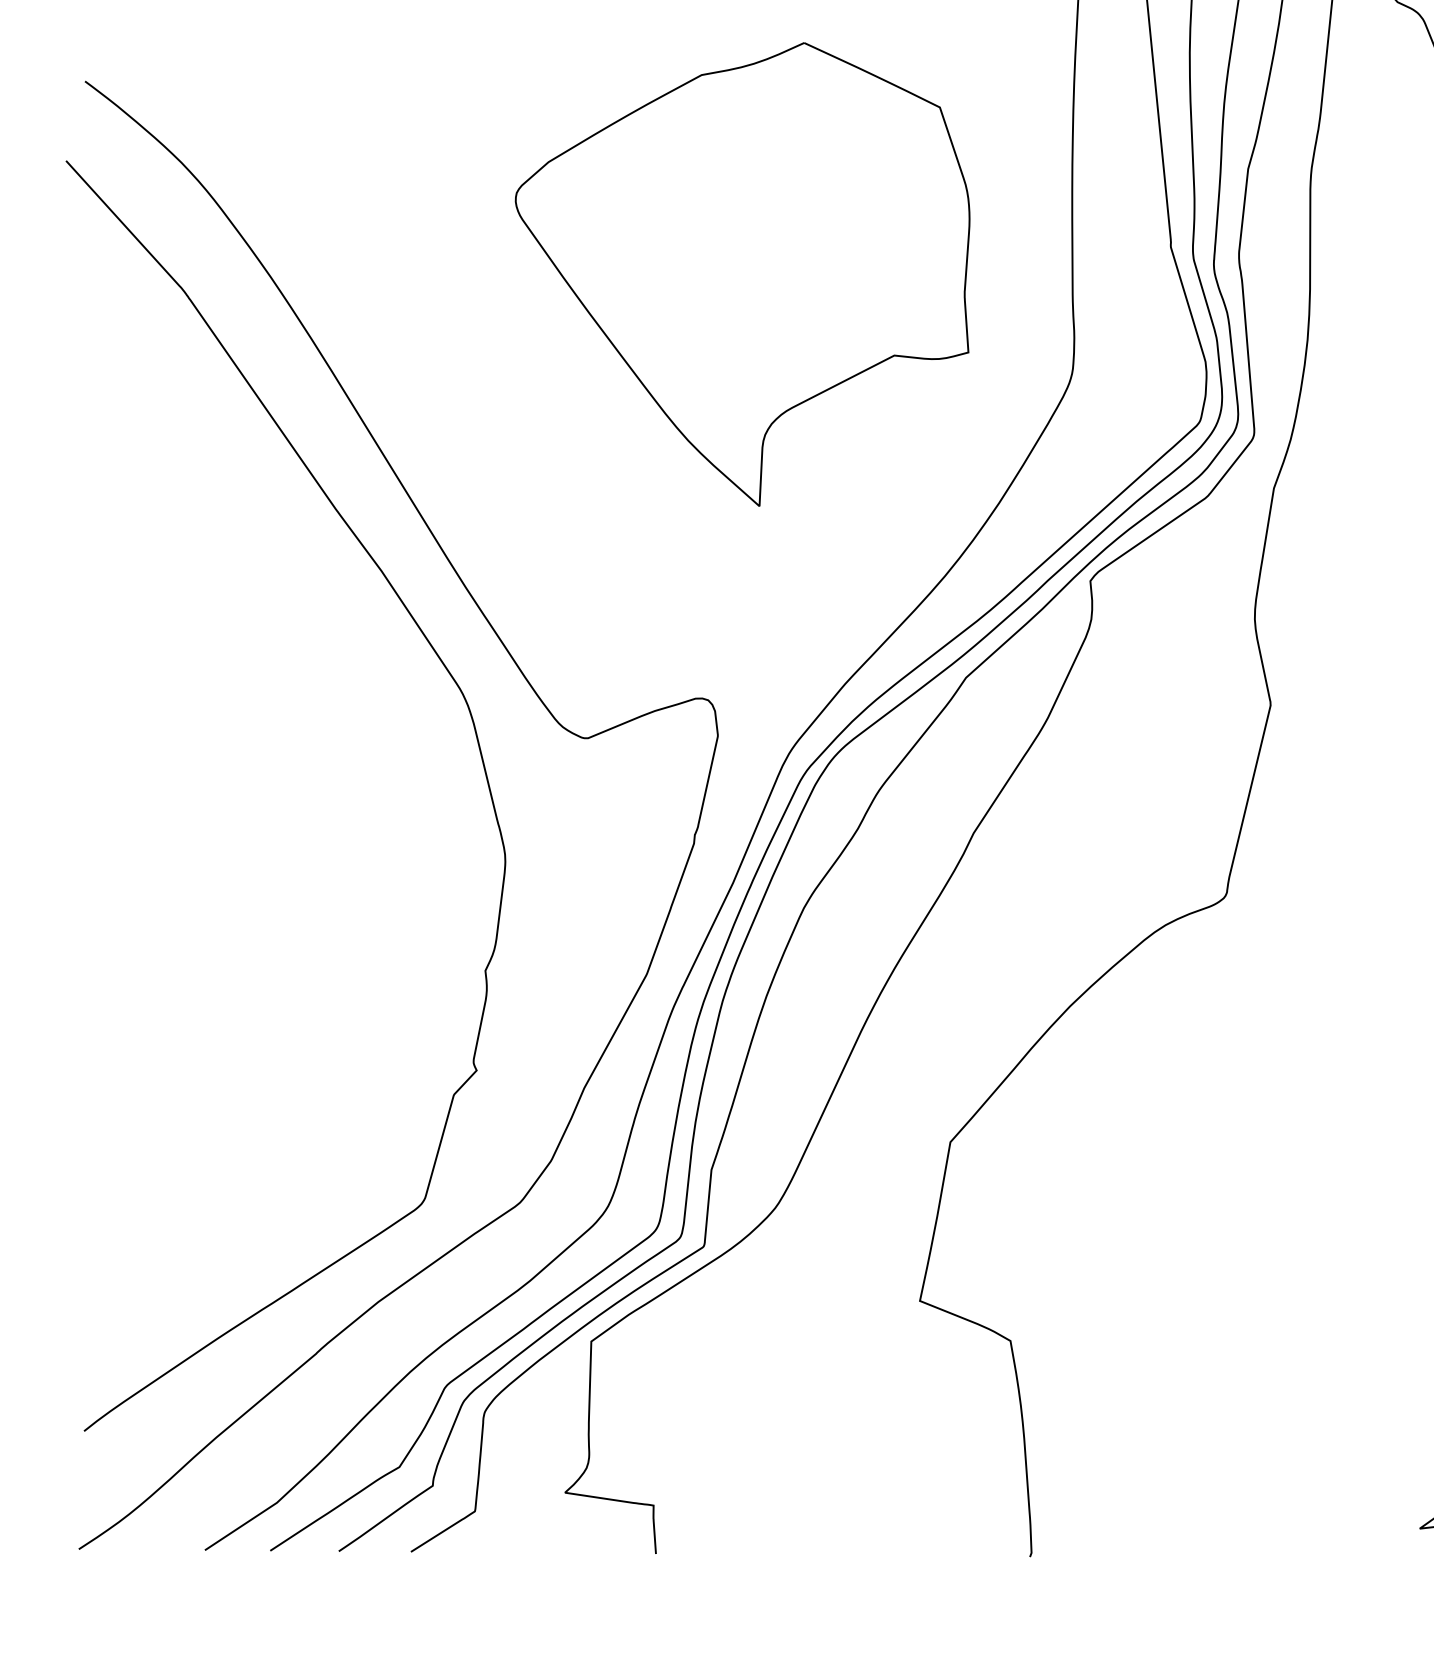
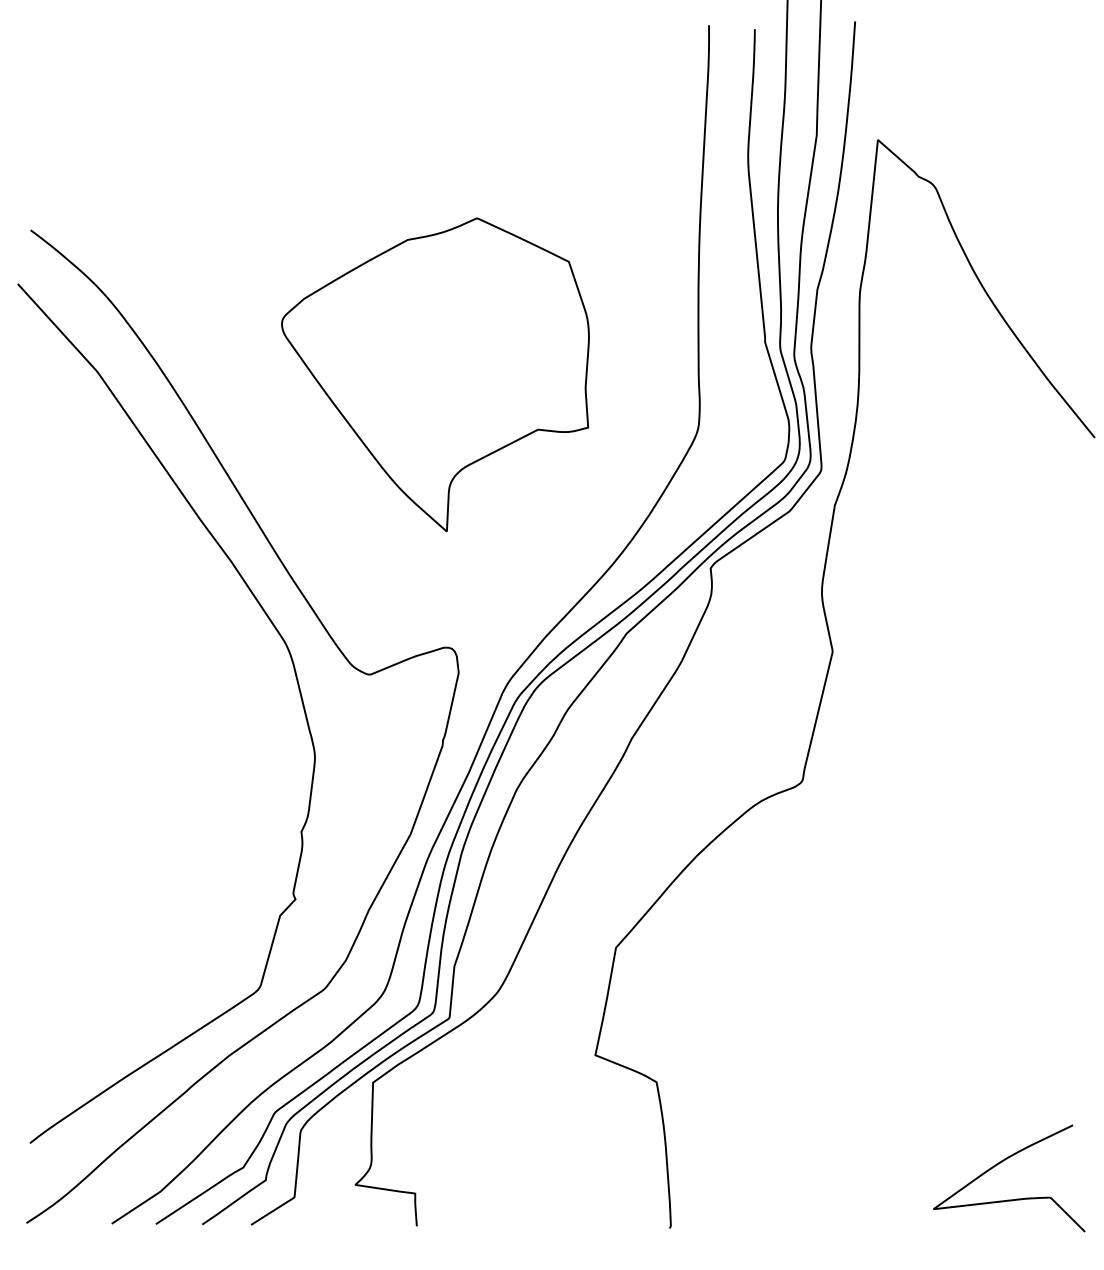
part: (742, 273) -> (435, 374), moved

